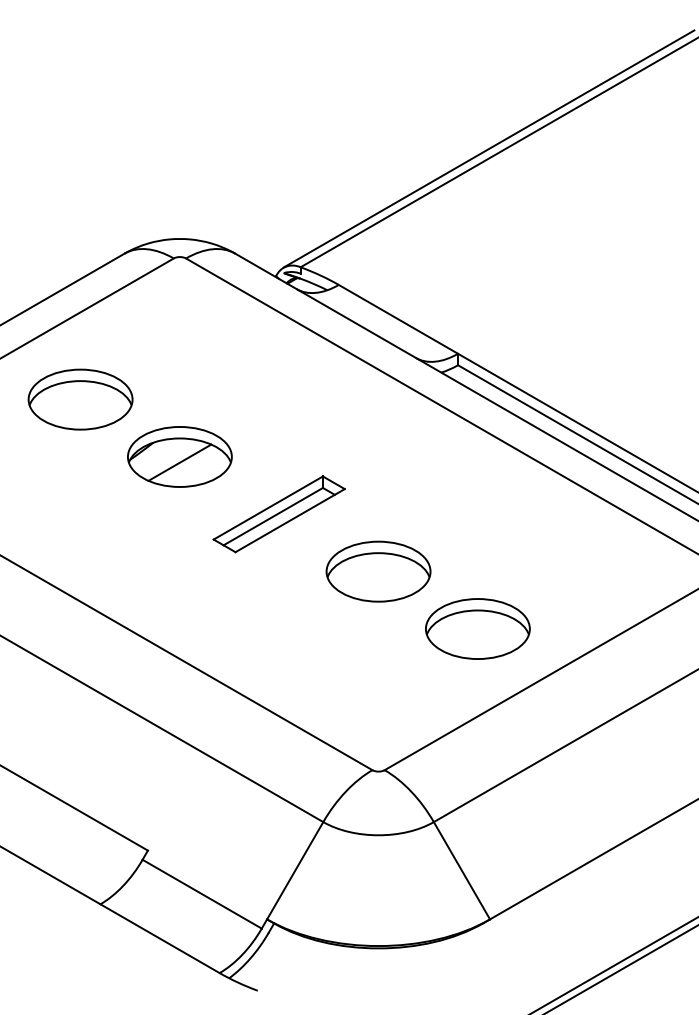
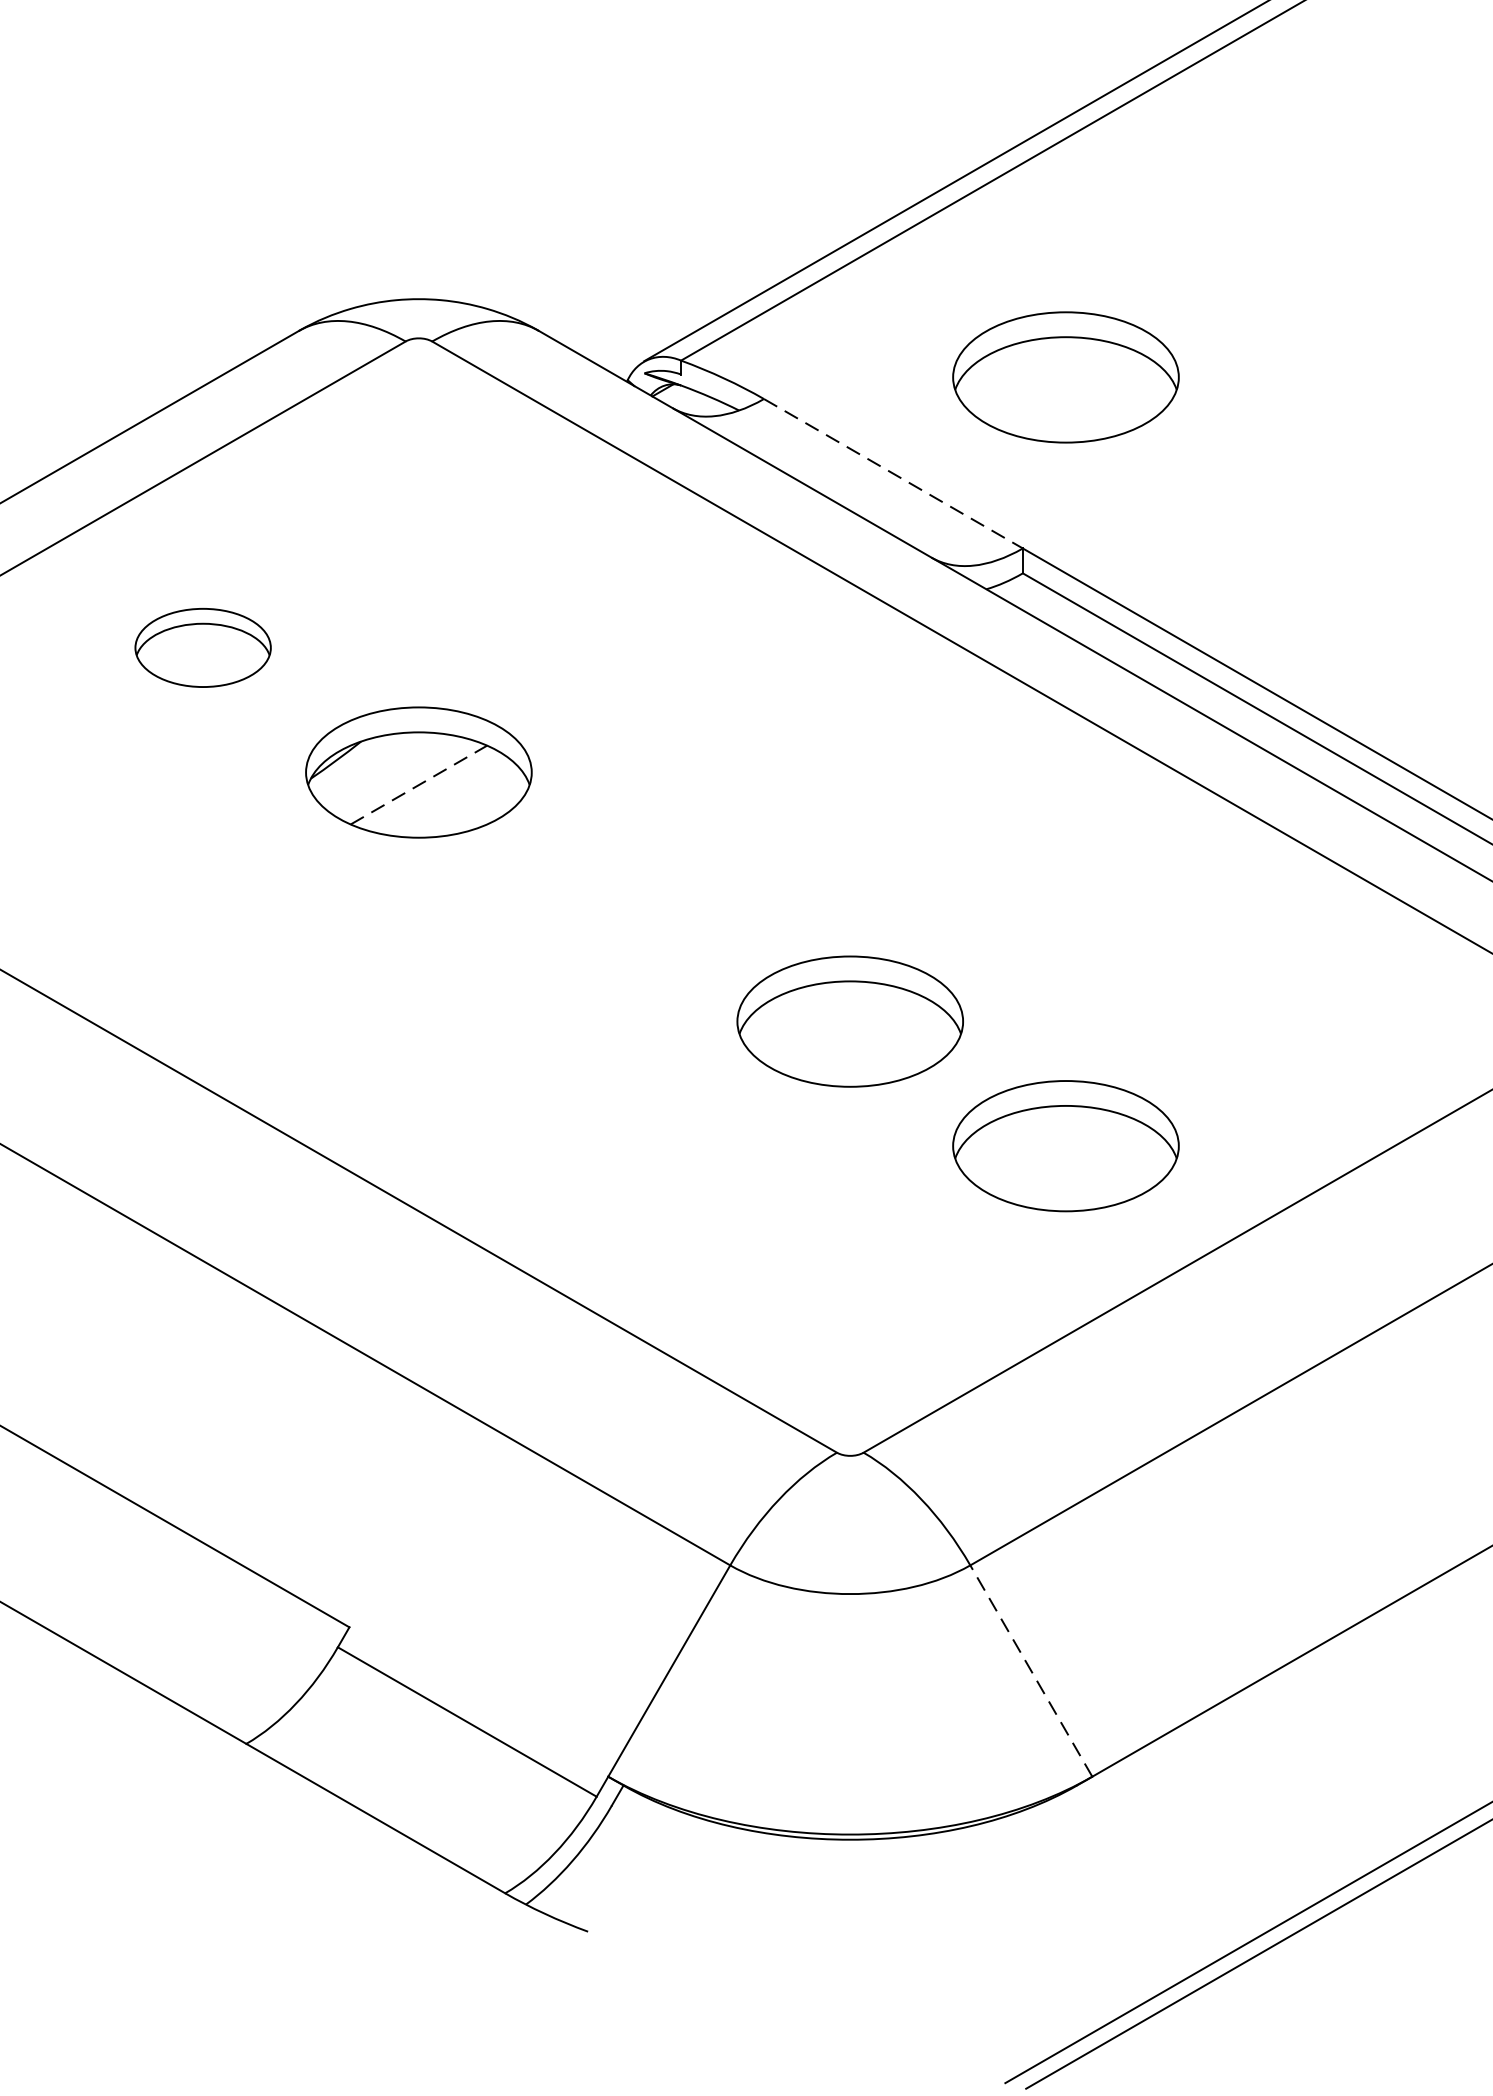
part: (477, 274) -> (1065, 376), added
line: (398, 319) -> (893, 474), solid -> dashed
part: (80, 399) -> (203, 647), size x0.6
line: (180, 462) -> (420, 784), solid -> dashed
part: (278, 514) -> (632, 897), removed
line: (461, 870) -> (1030, 1670), solid -> dashed

